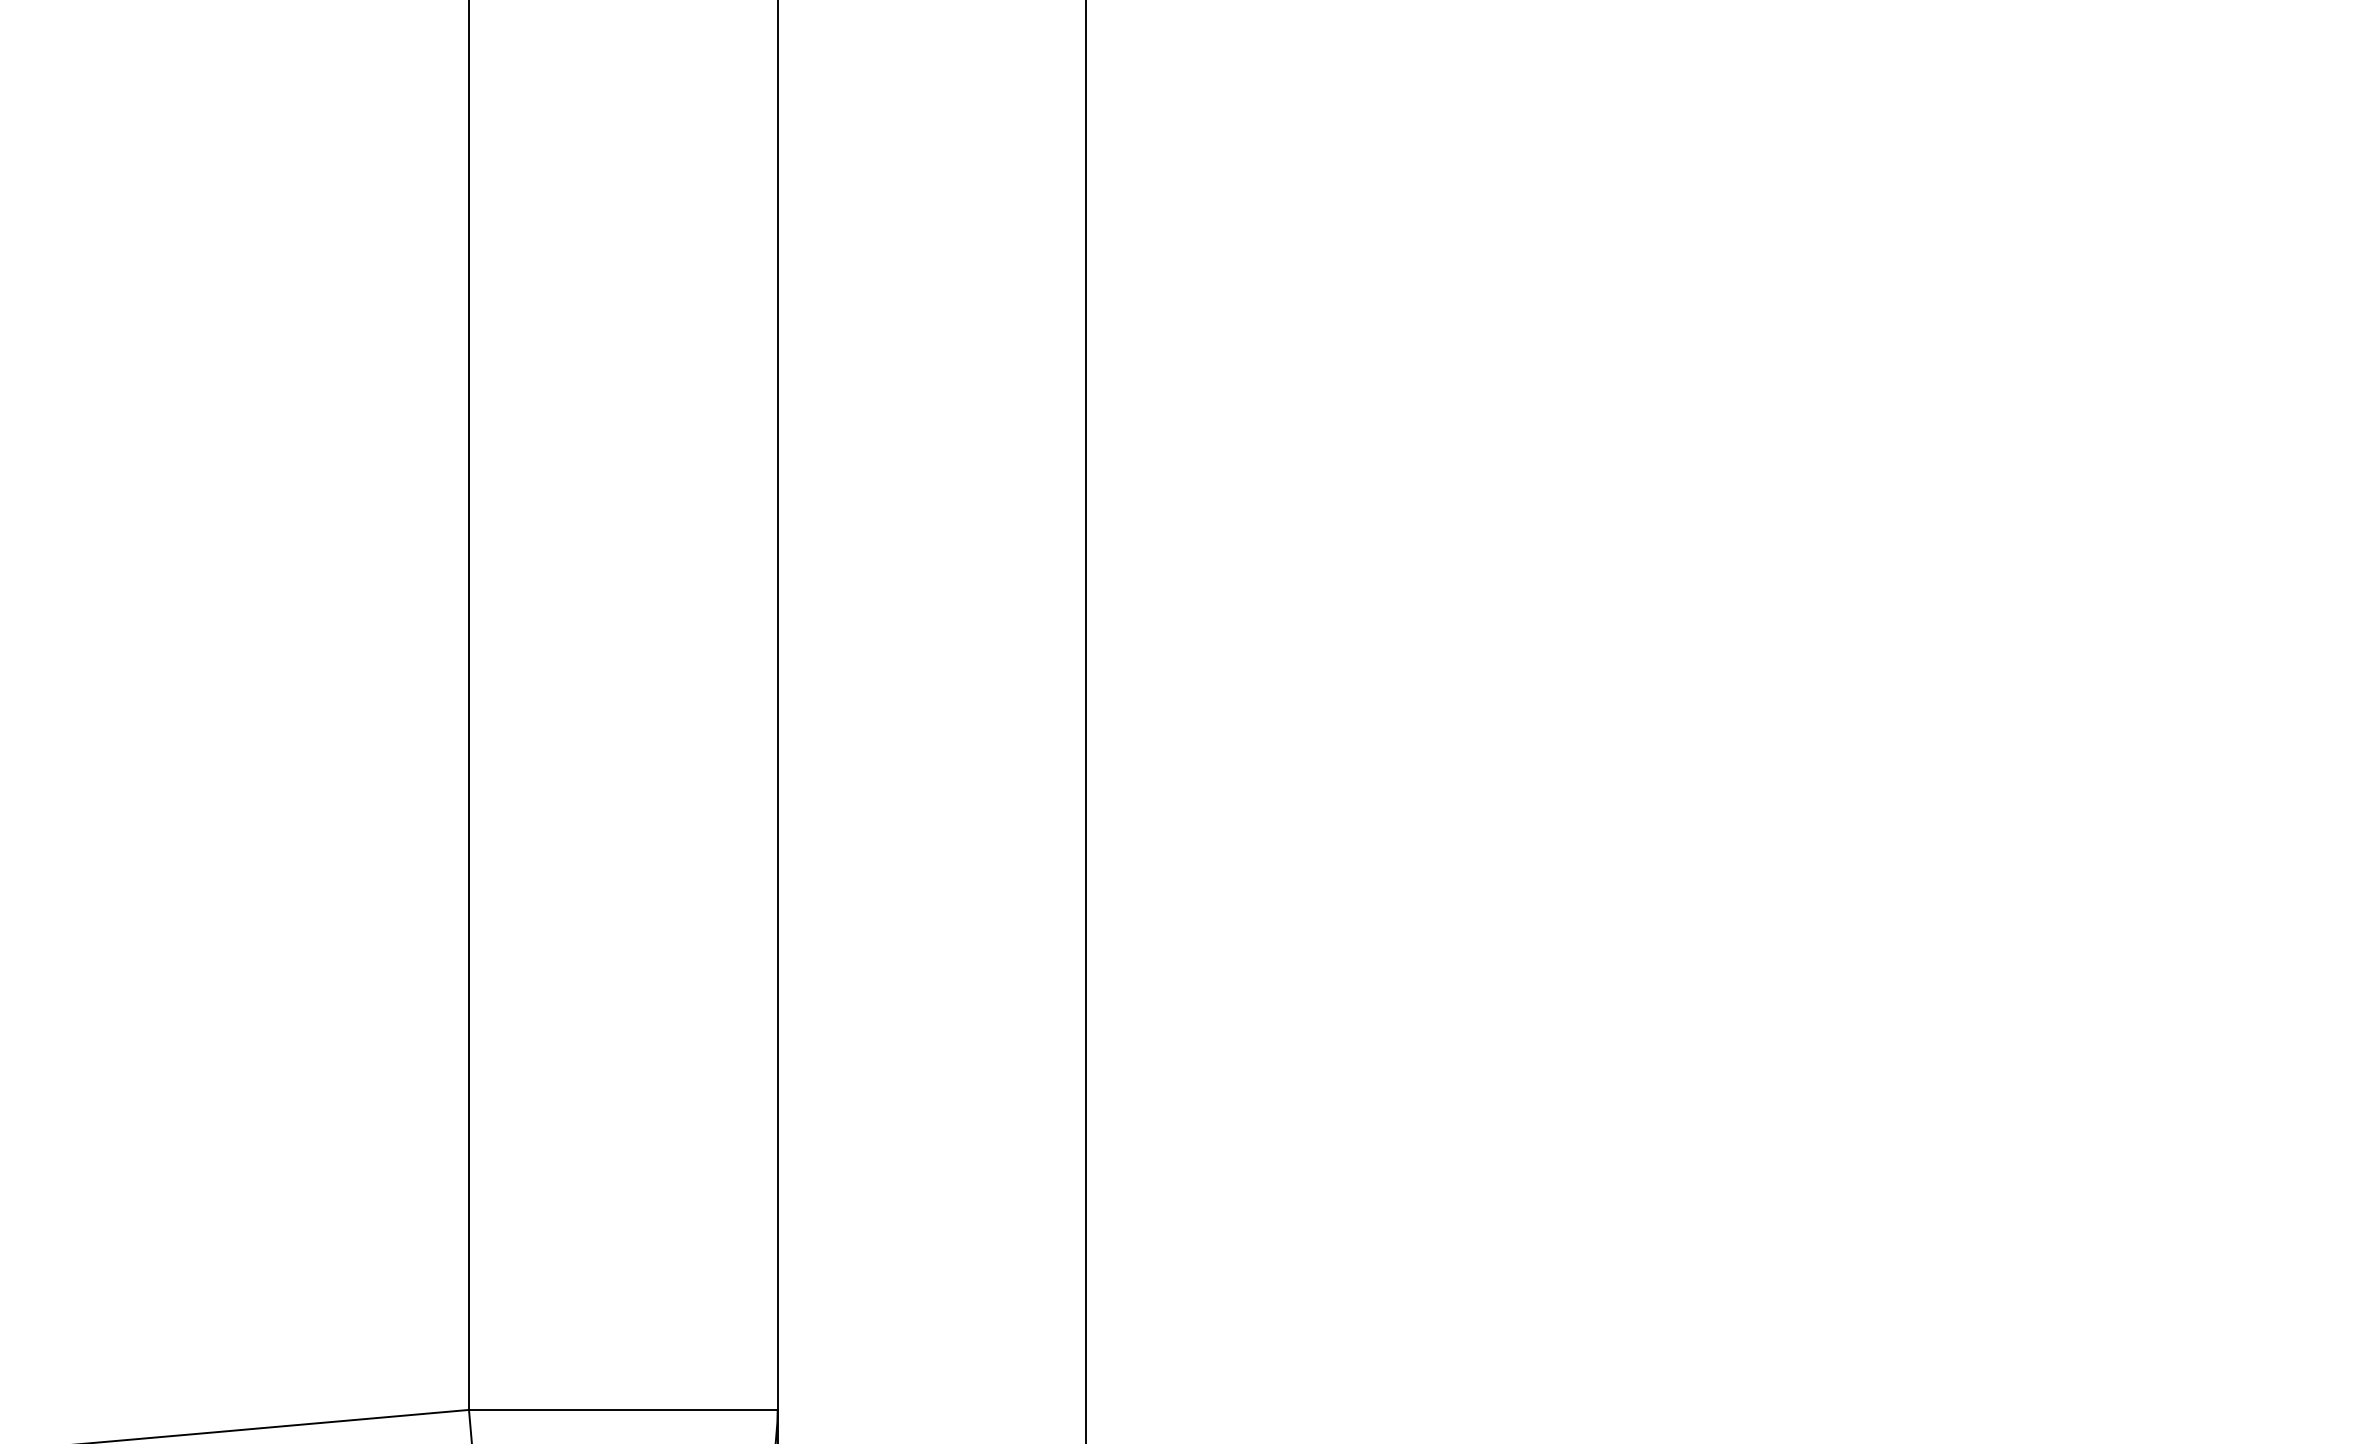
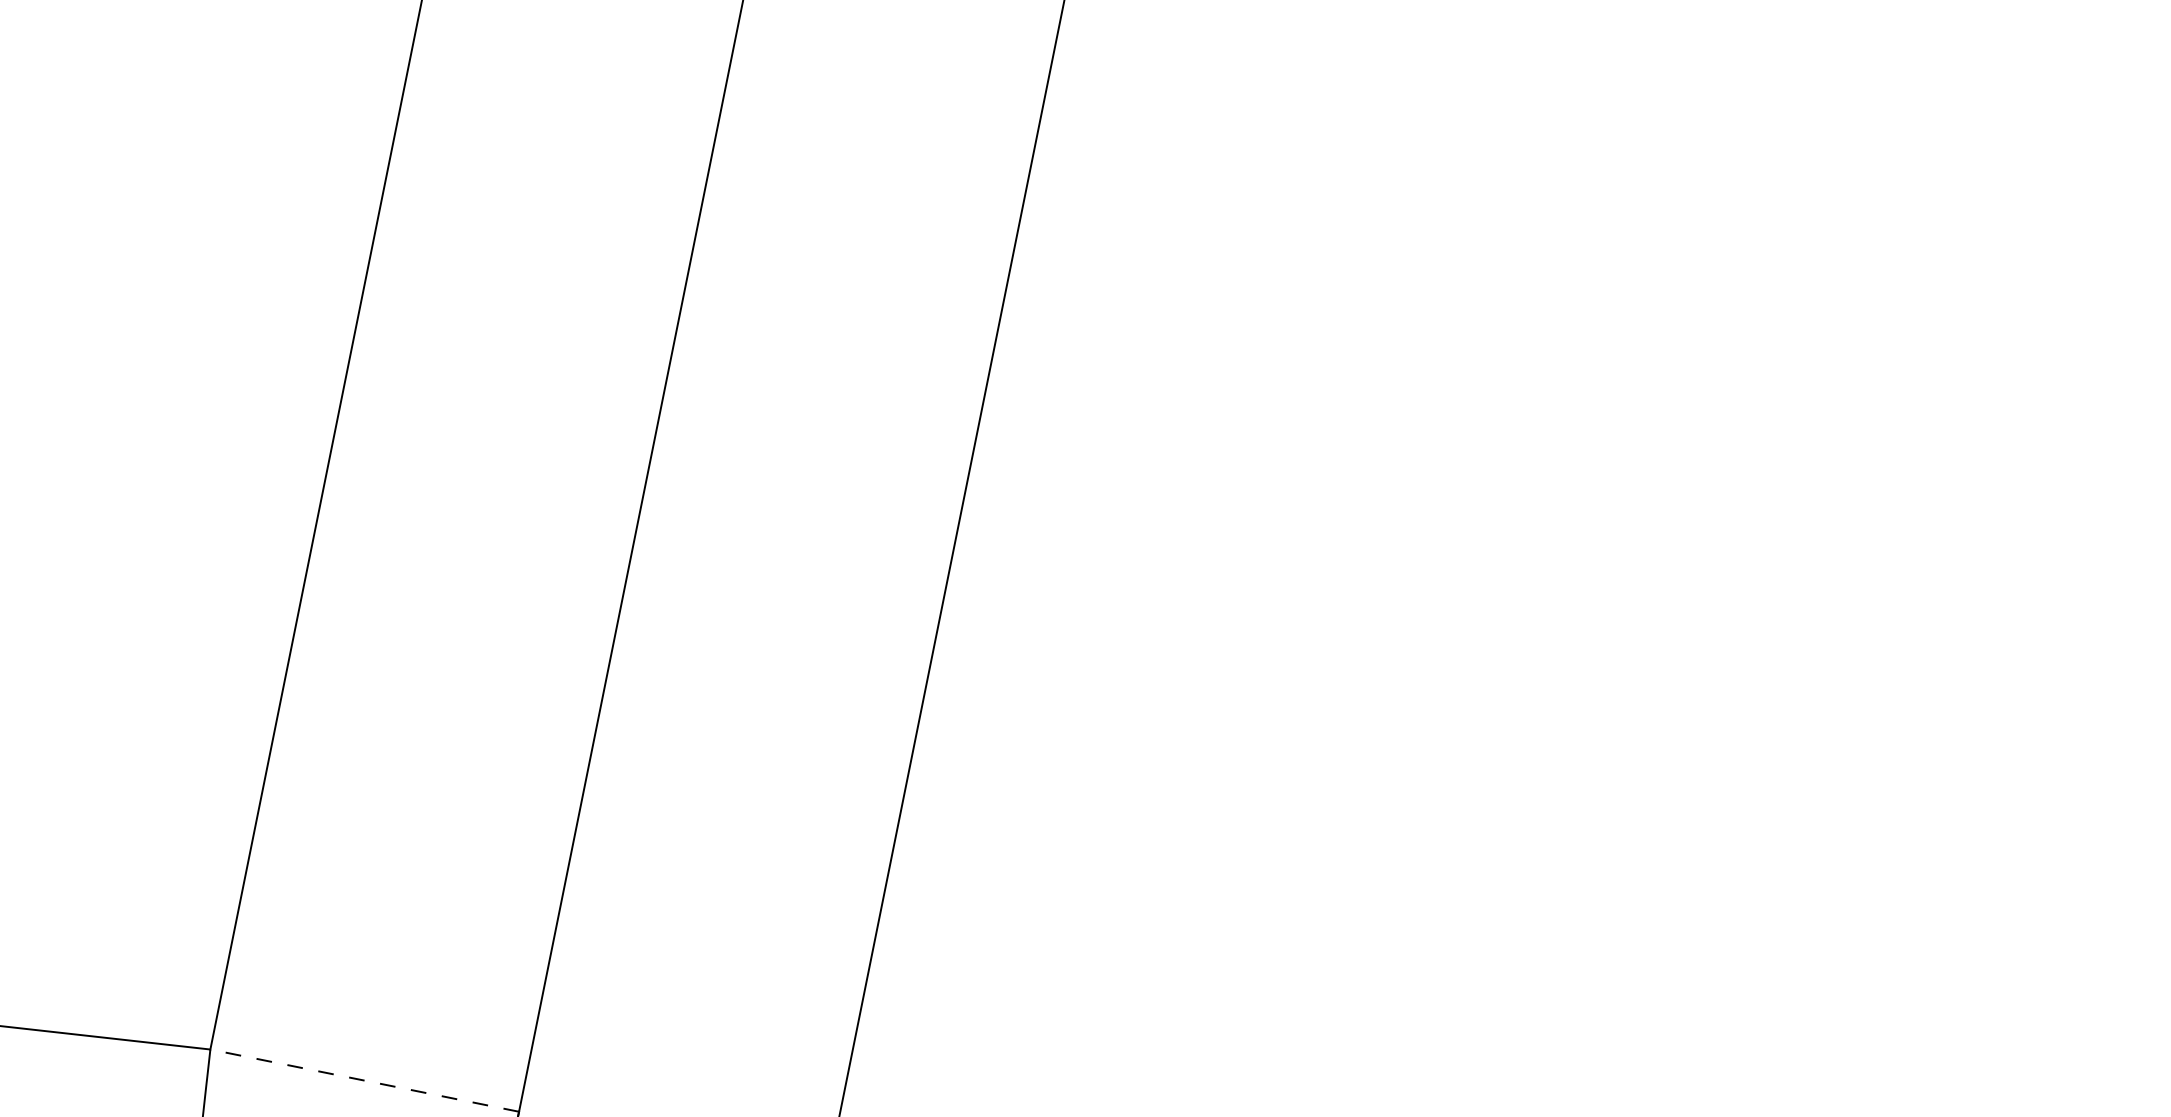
line: (622, 1409) -> (363, 1080), solid -> dashed

